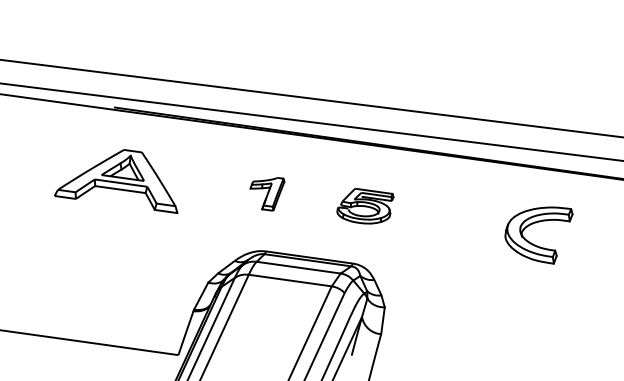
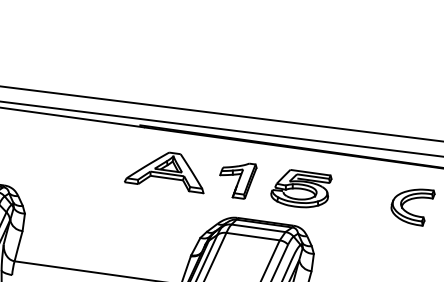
part: (116, 180) -> (164, 172), moved
part: (267, 193) -> (238, 180), size x1.67
part: (365, 205) -> (301, 188), size x1.67

